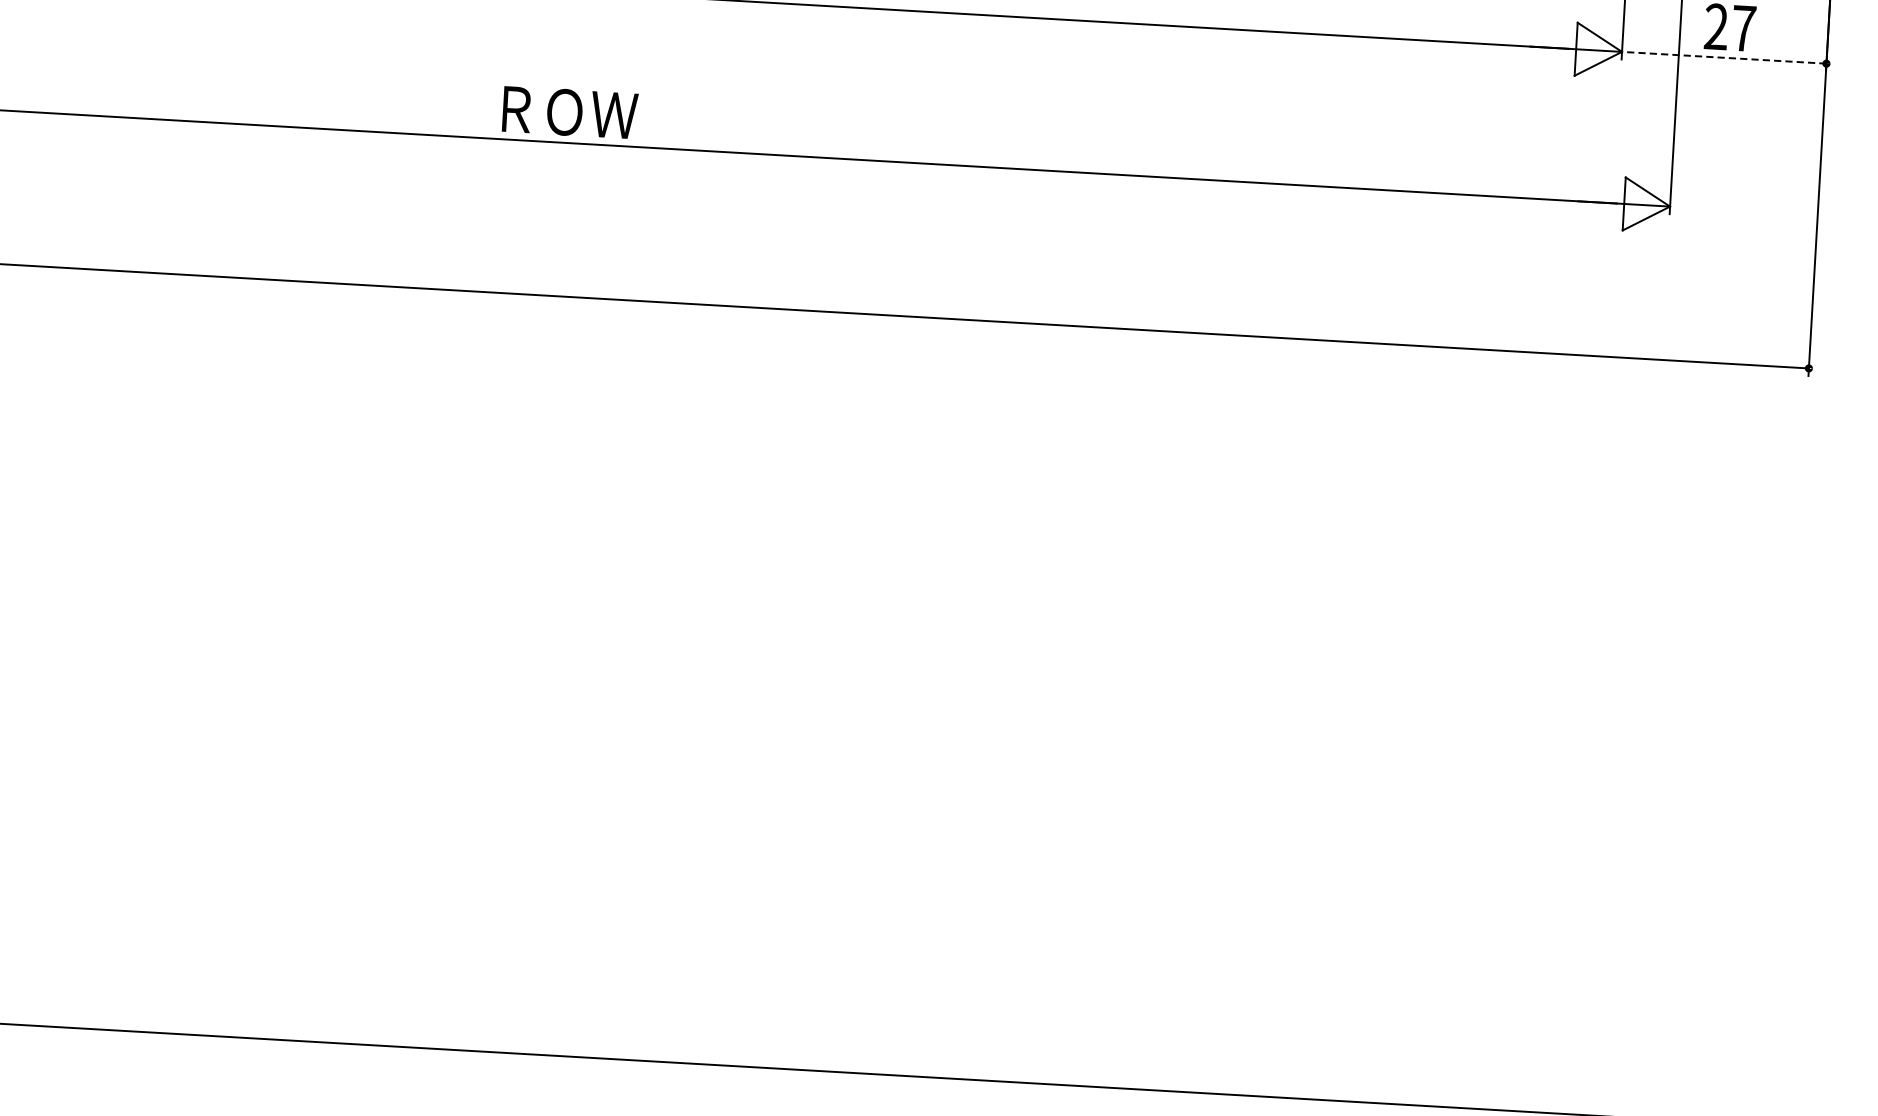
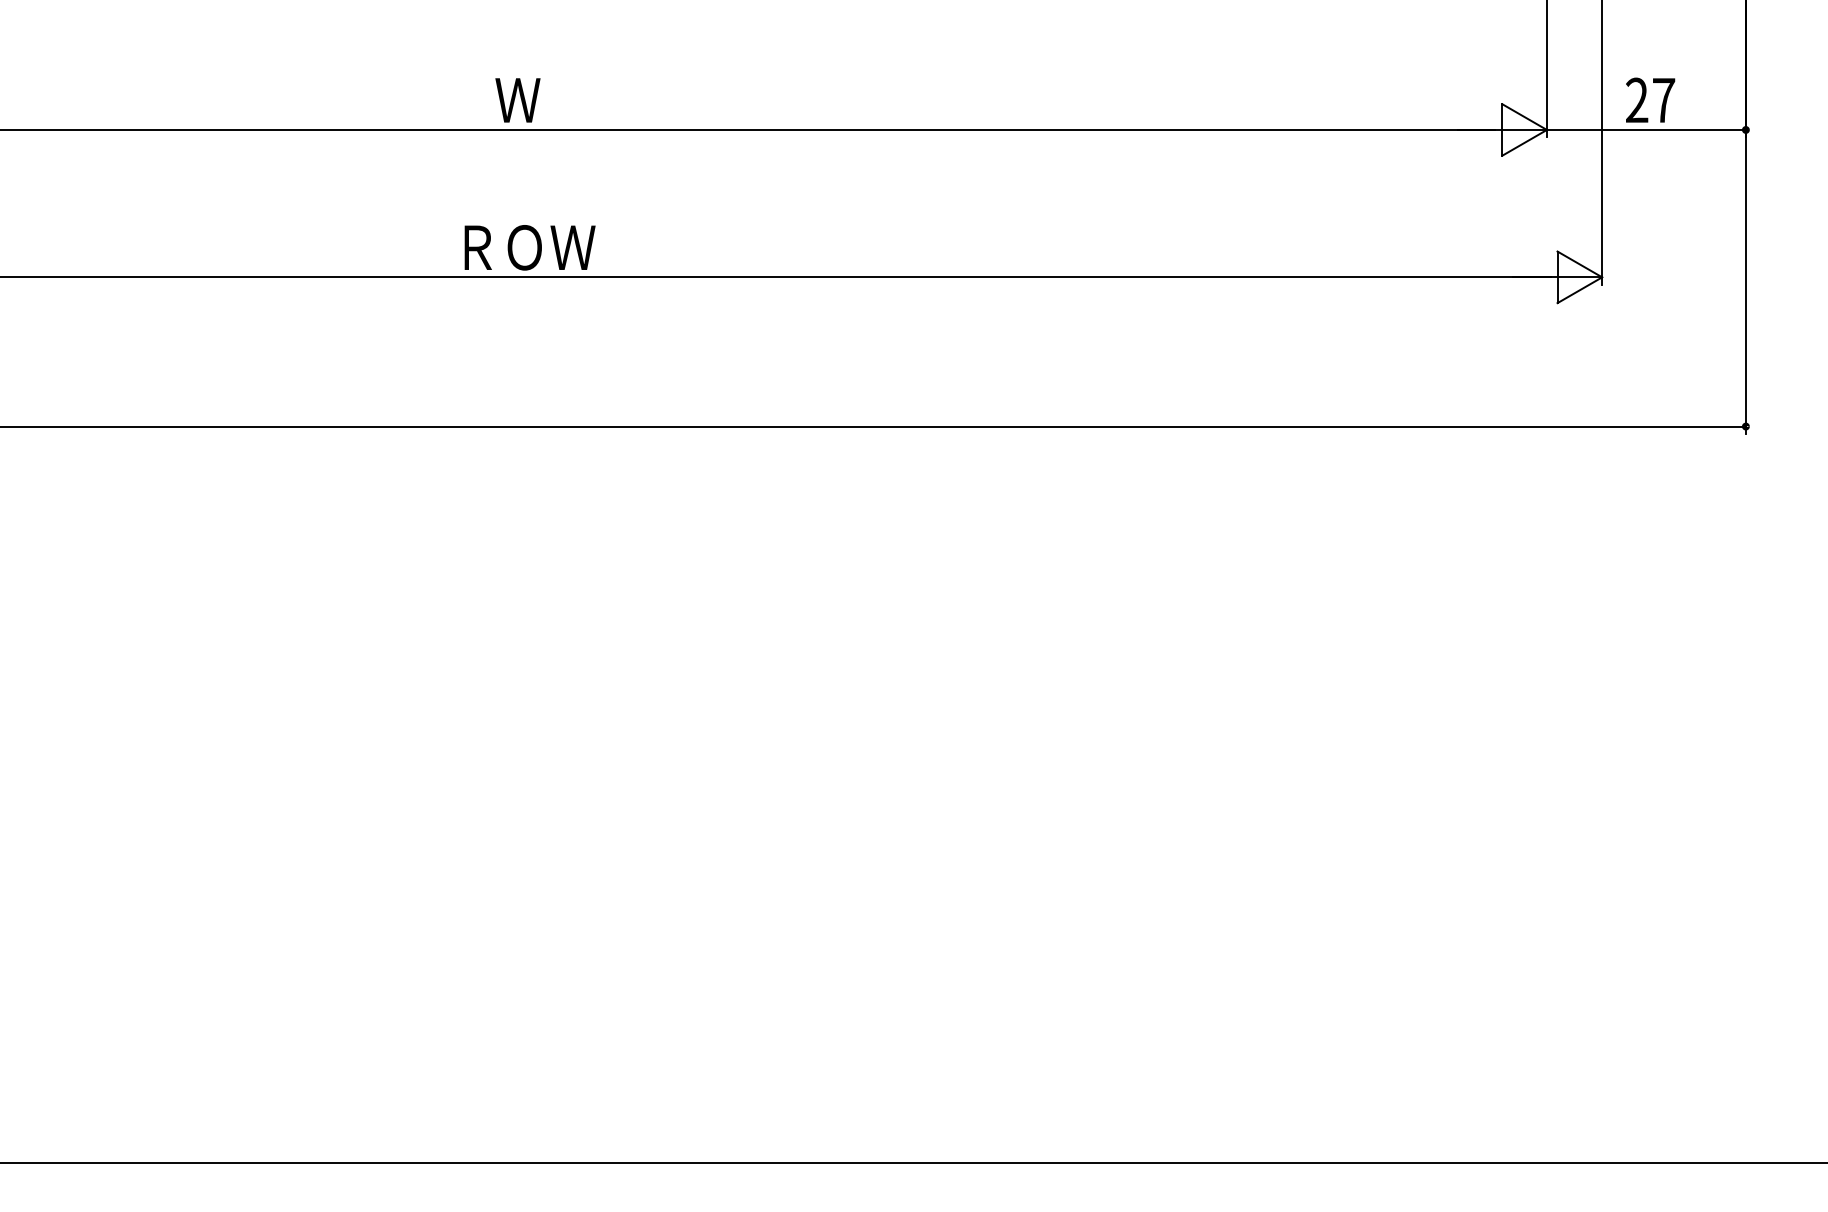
line: (1723, 57) -> (1645, 129), dashed -> solid

